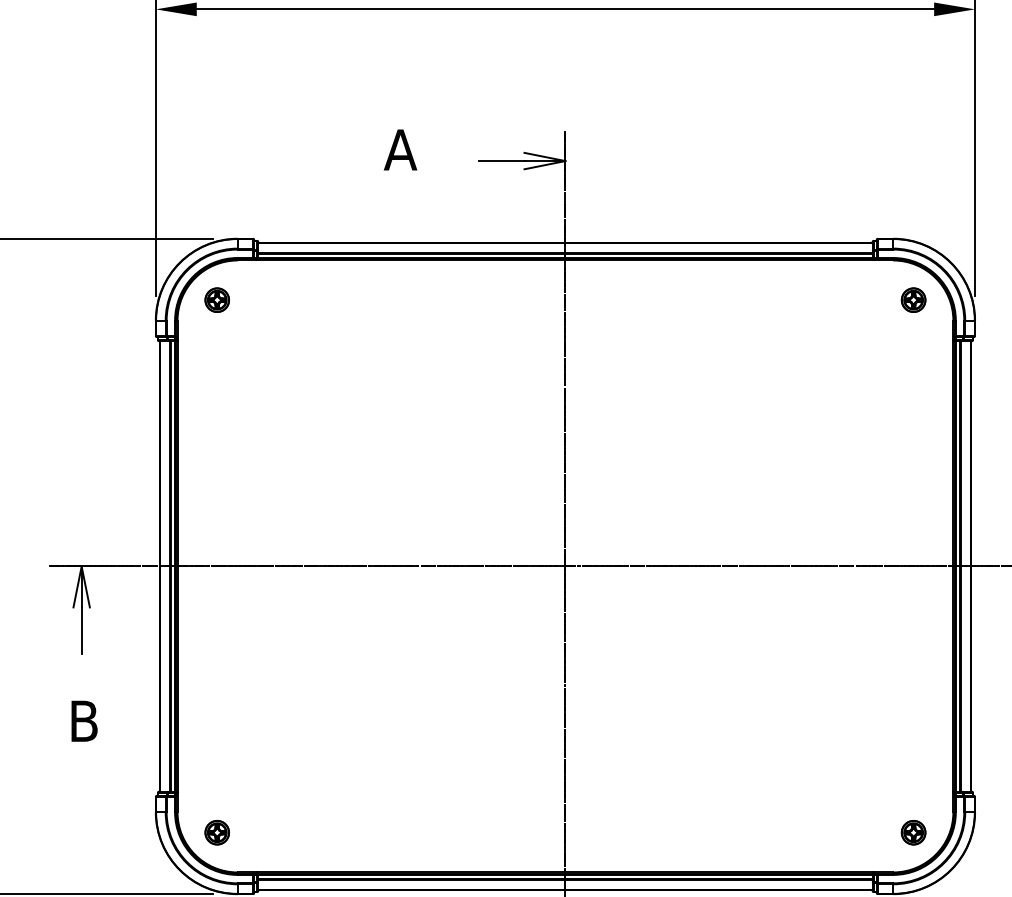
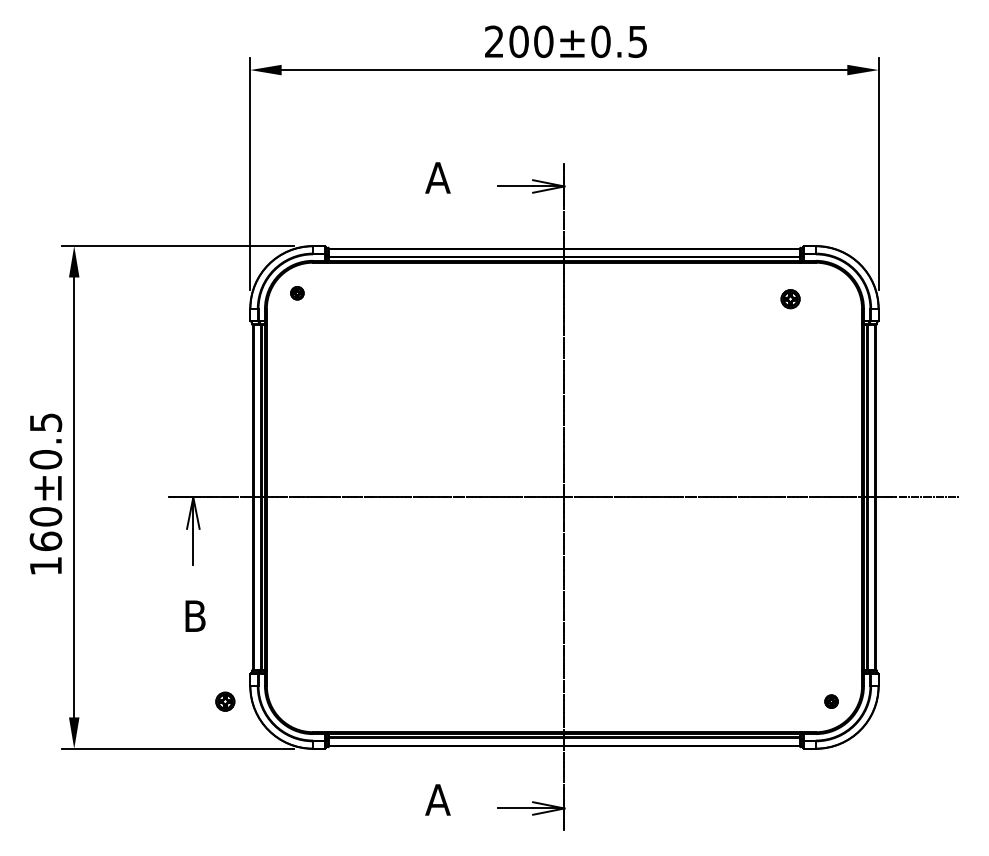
part: (217, 300) -> (297, 293), size x0.7
part: (913, 300) -> (790, 299), moved
part: (217, 832) -> (225, 701), moved
part: (913, 832) -> (831, 701), size x0.7

